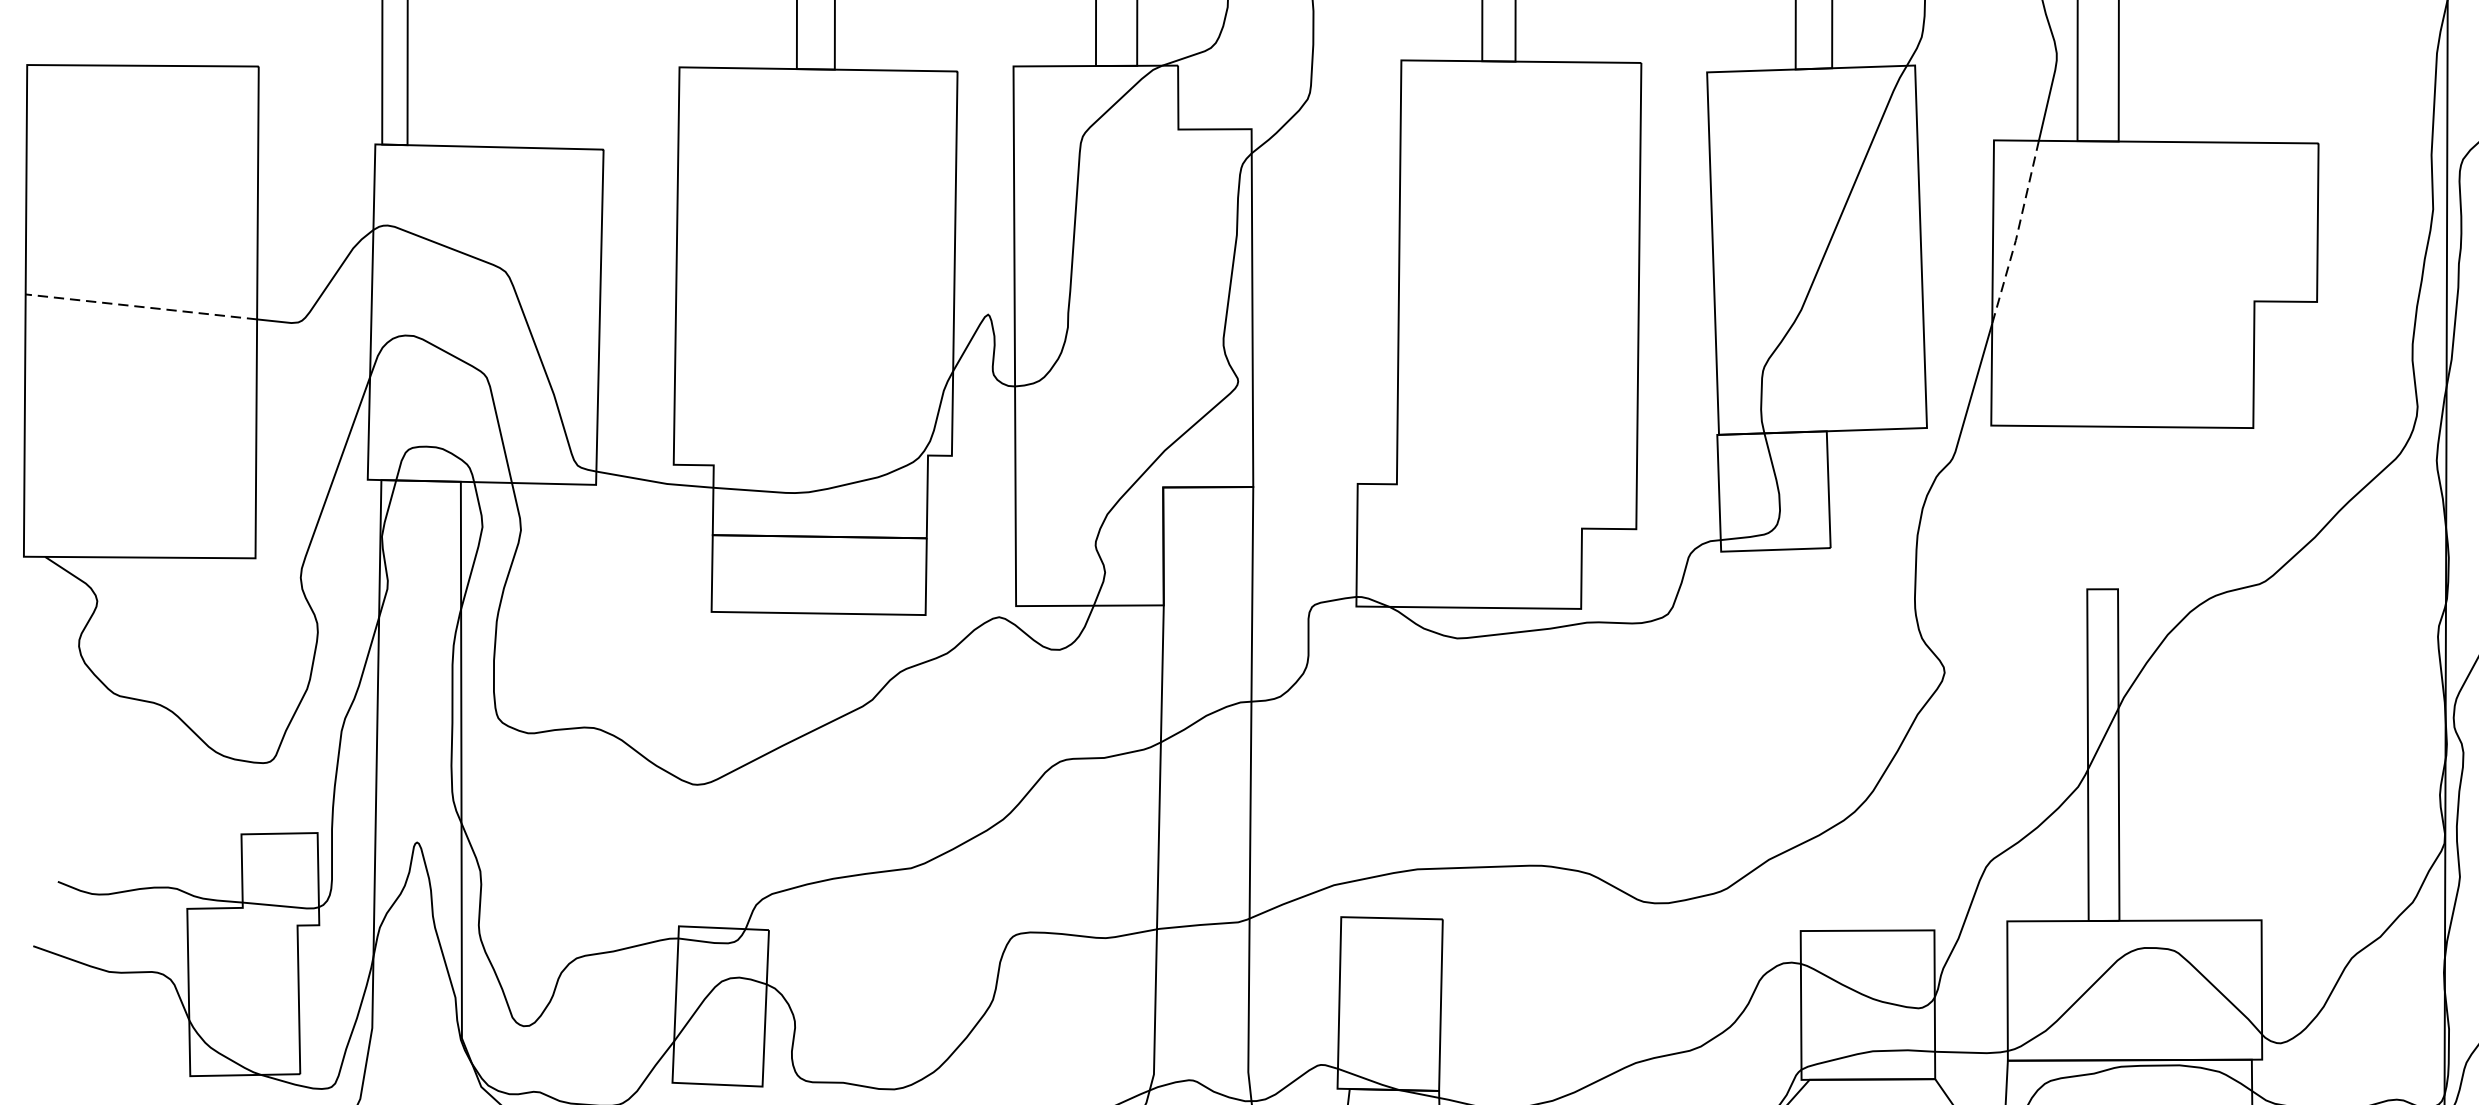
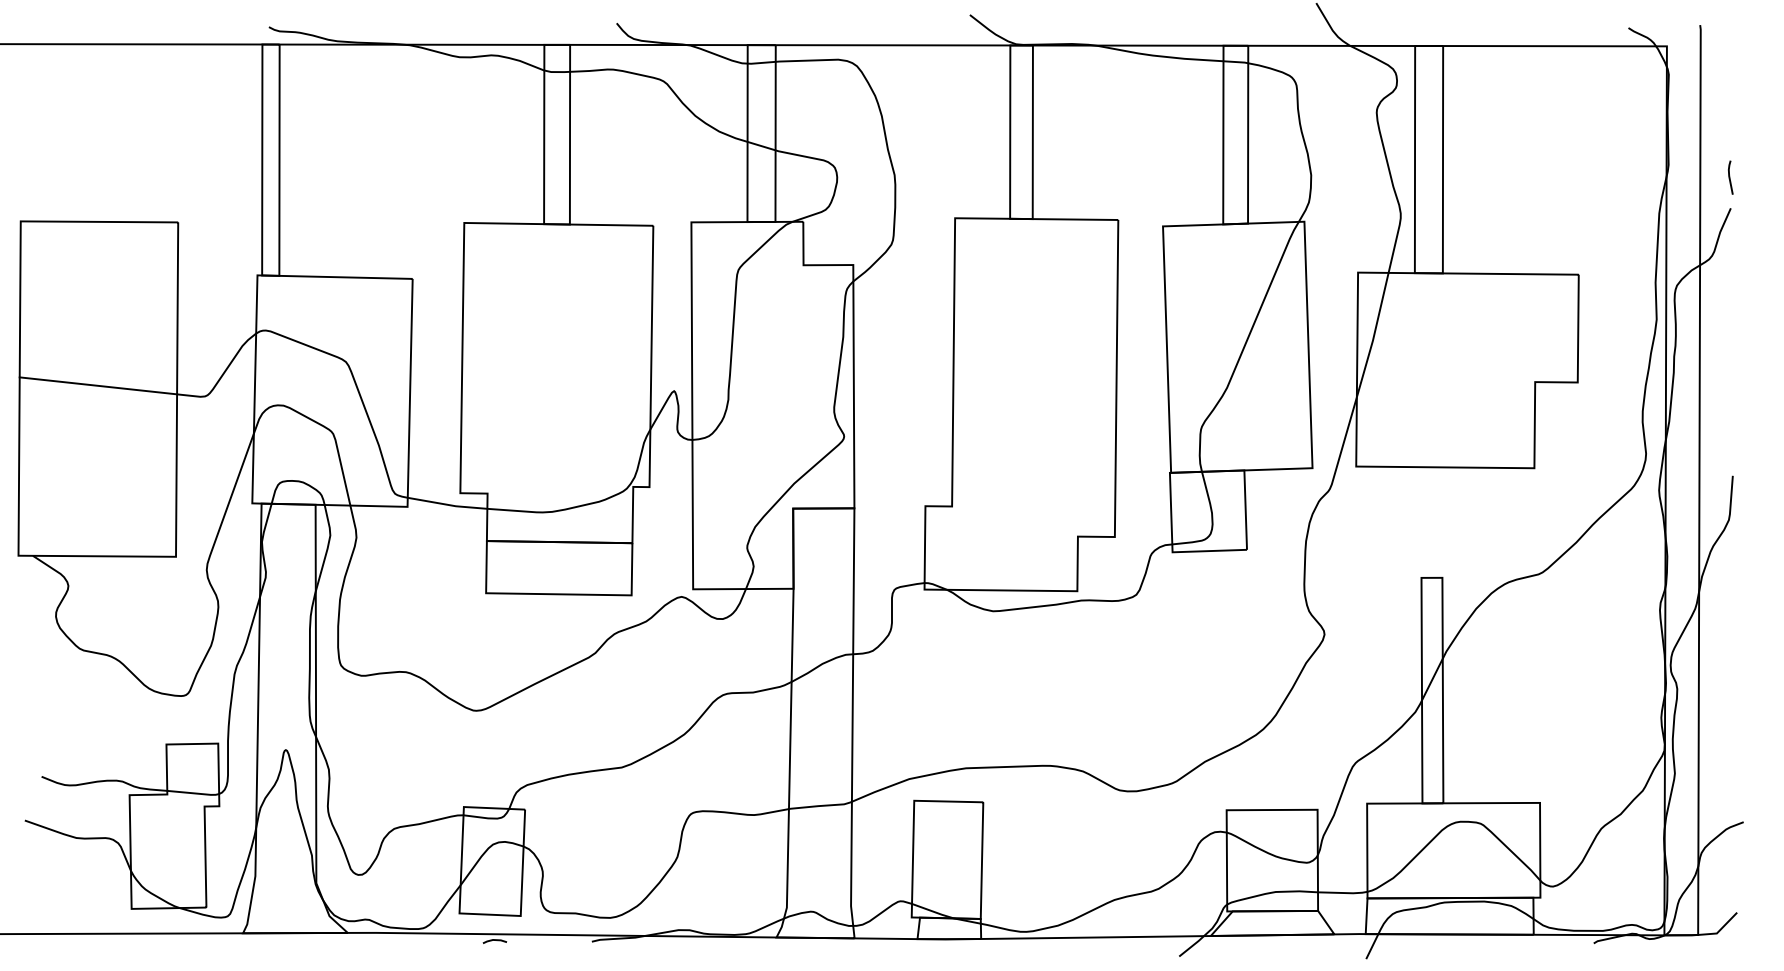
line: (2018, 232) -> (1374, 335), dashed -> solid
line: (140, 306) -> (97, 385), dashed -> solid

